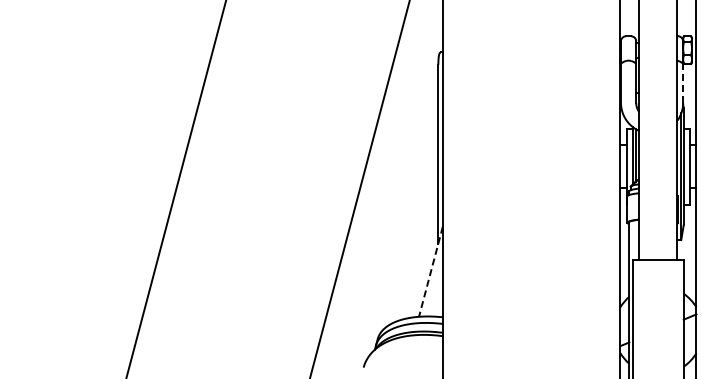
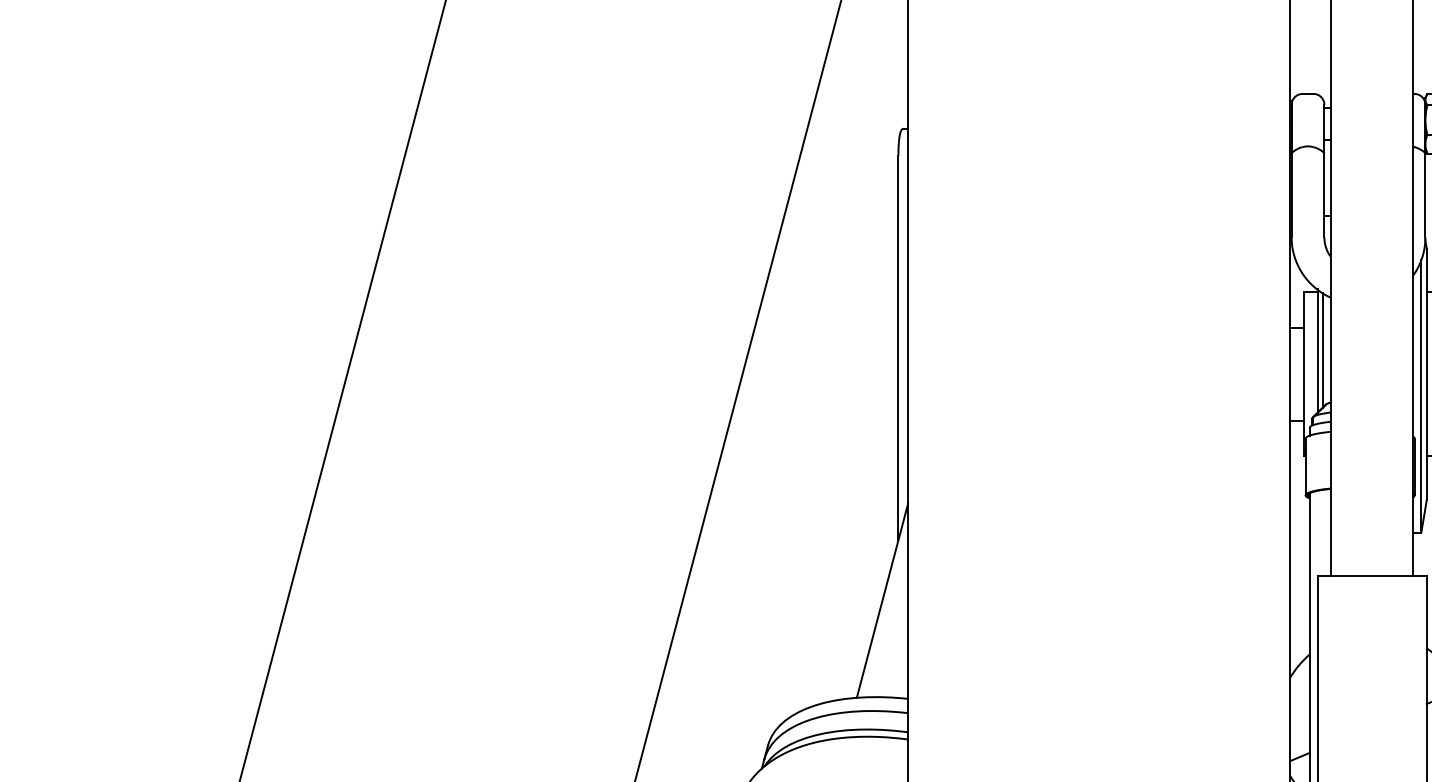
line: (683, 82) -> (1426, 193), dashed -> solid
line: (430, 271) -> (881, 600), dashed -> solid

